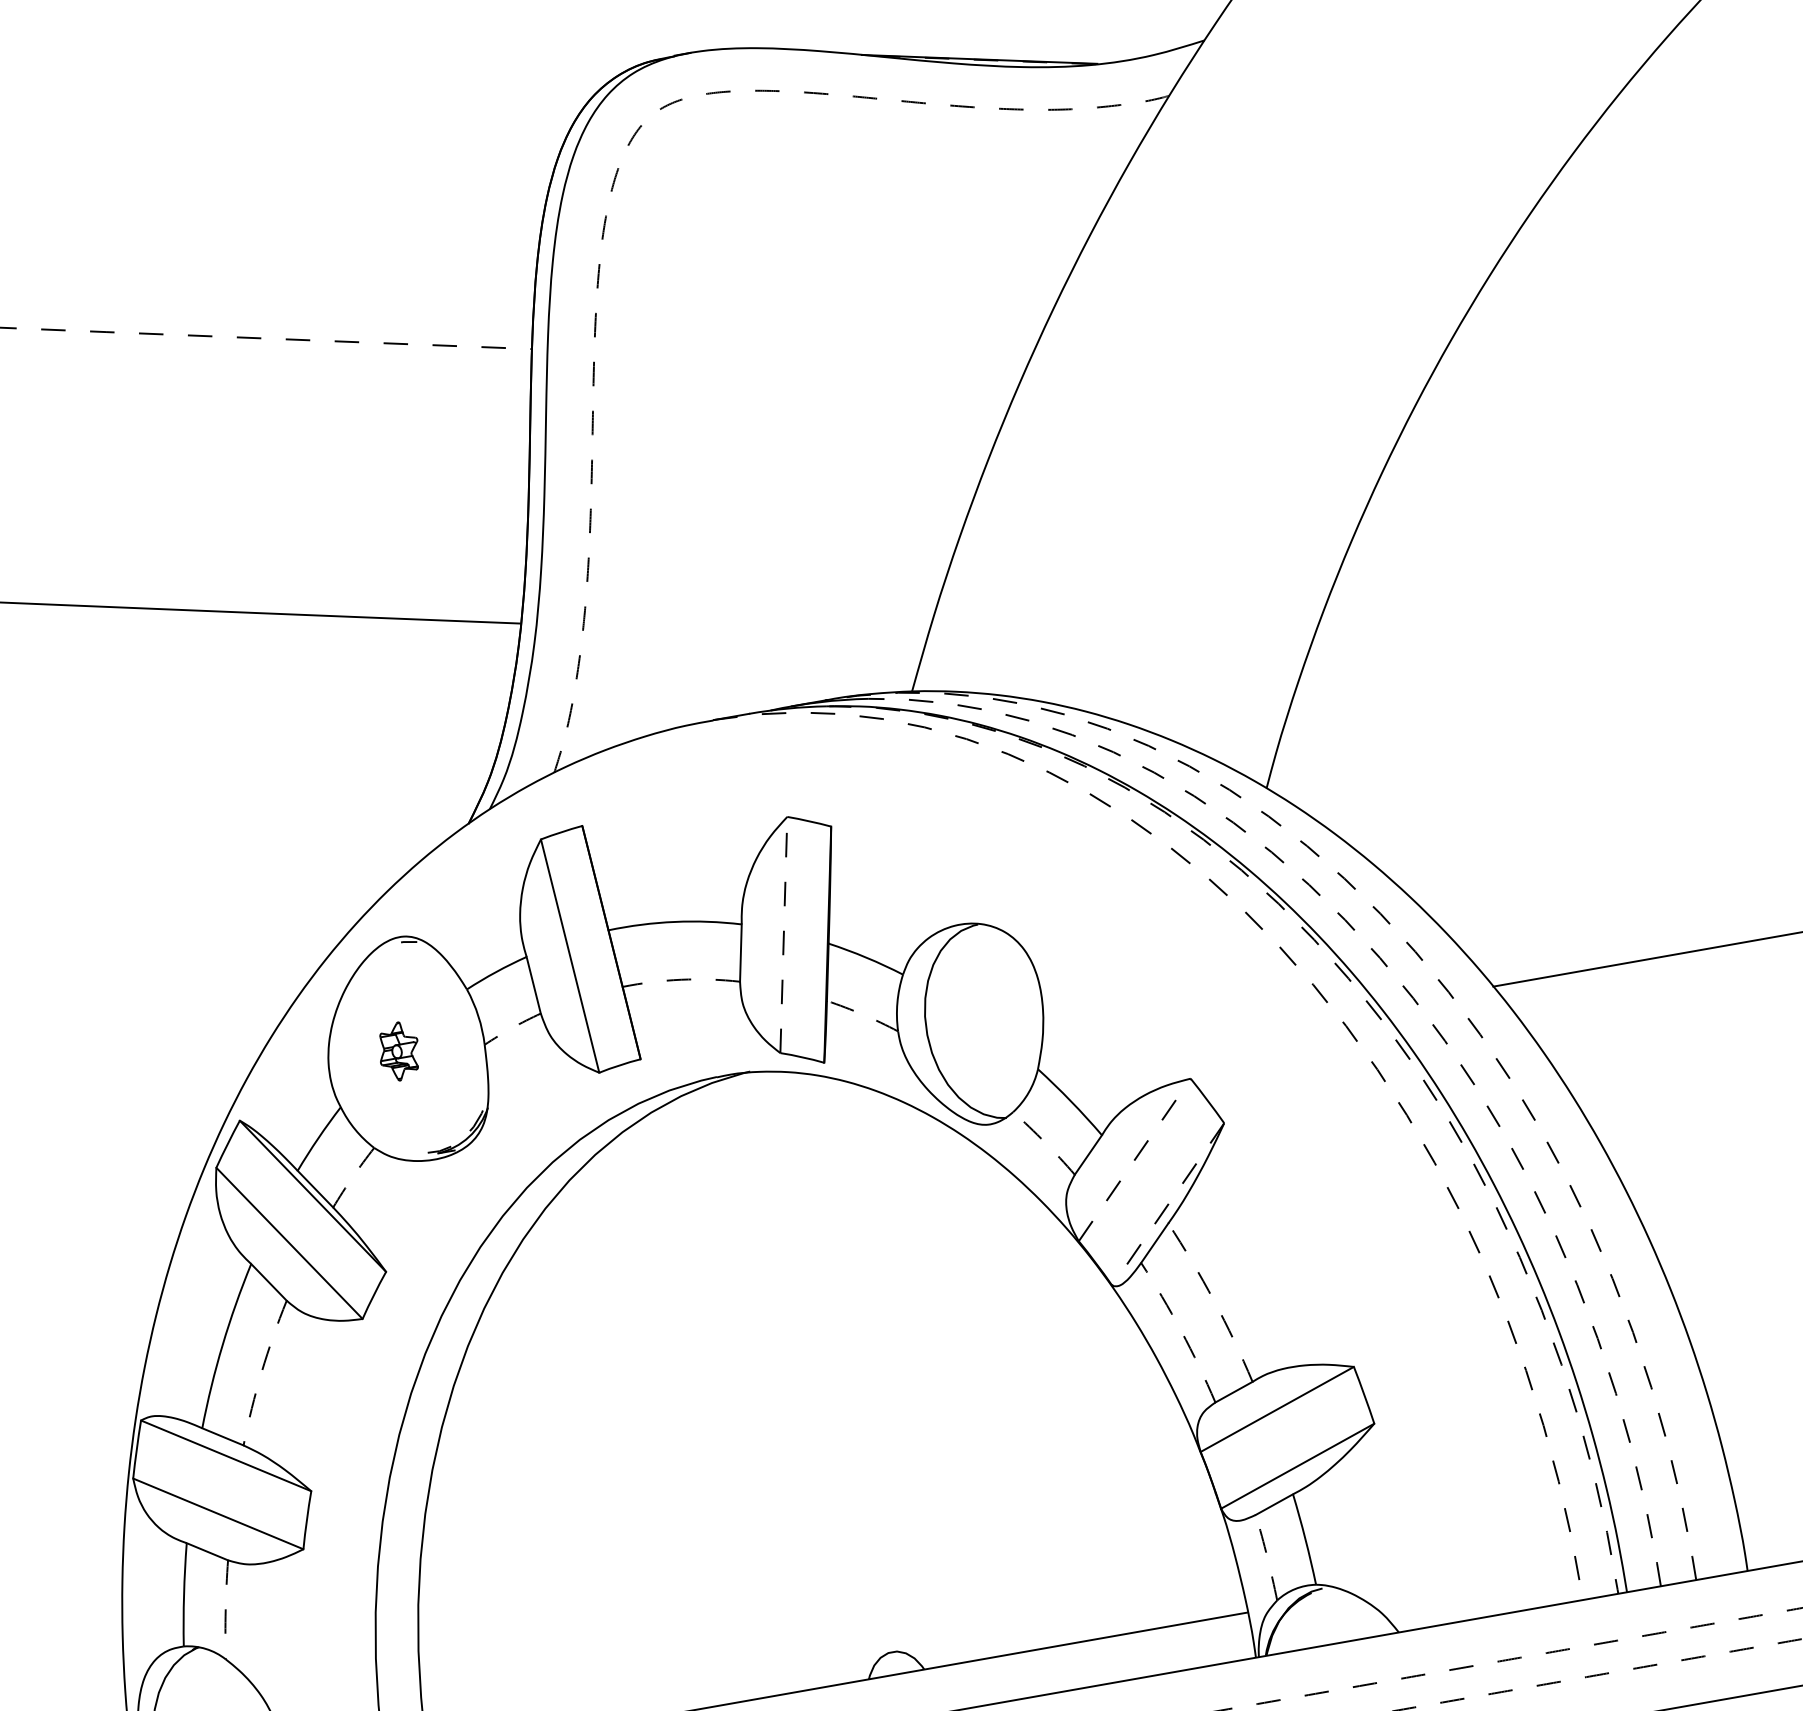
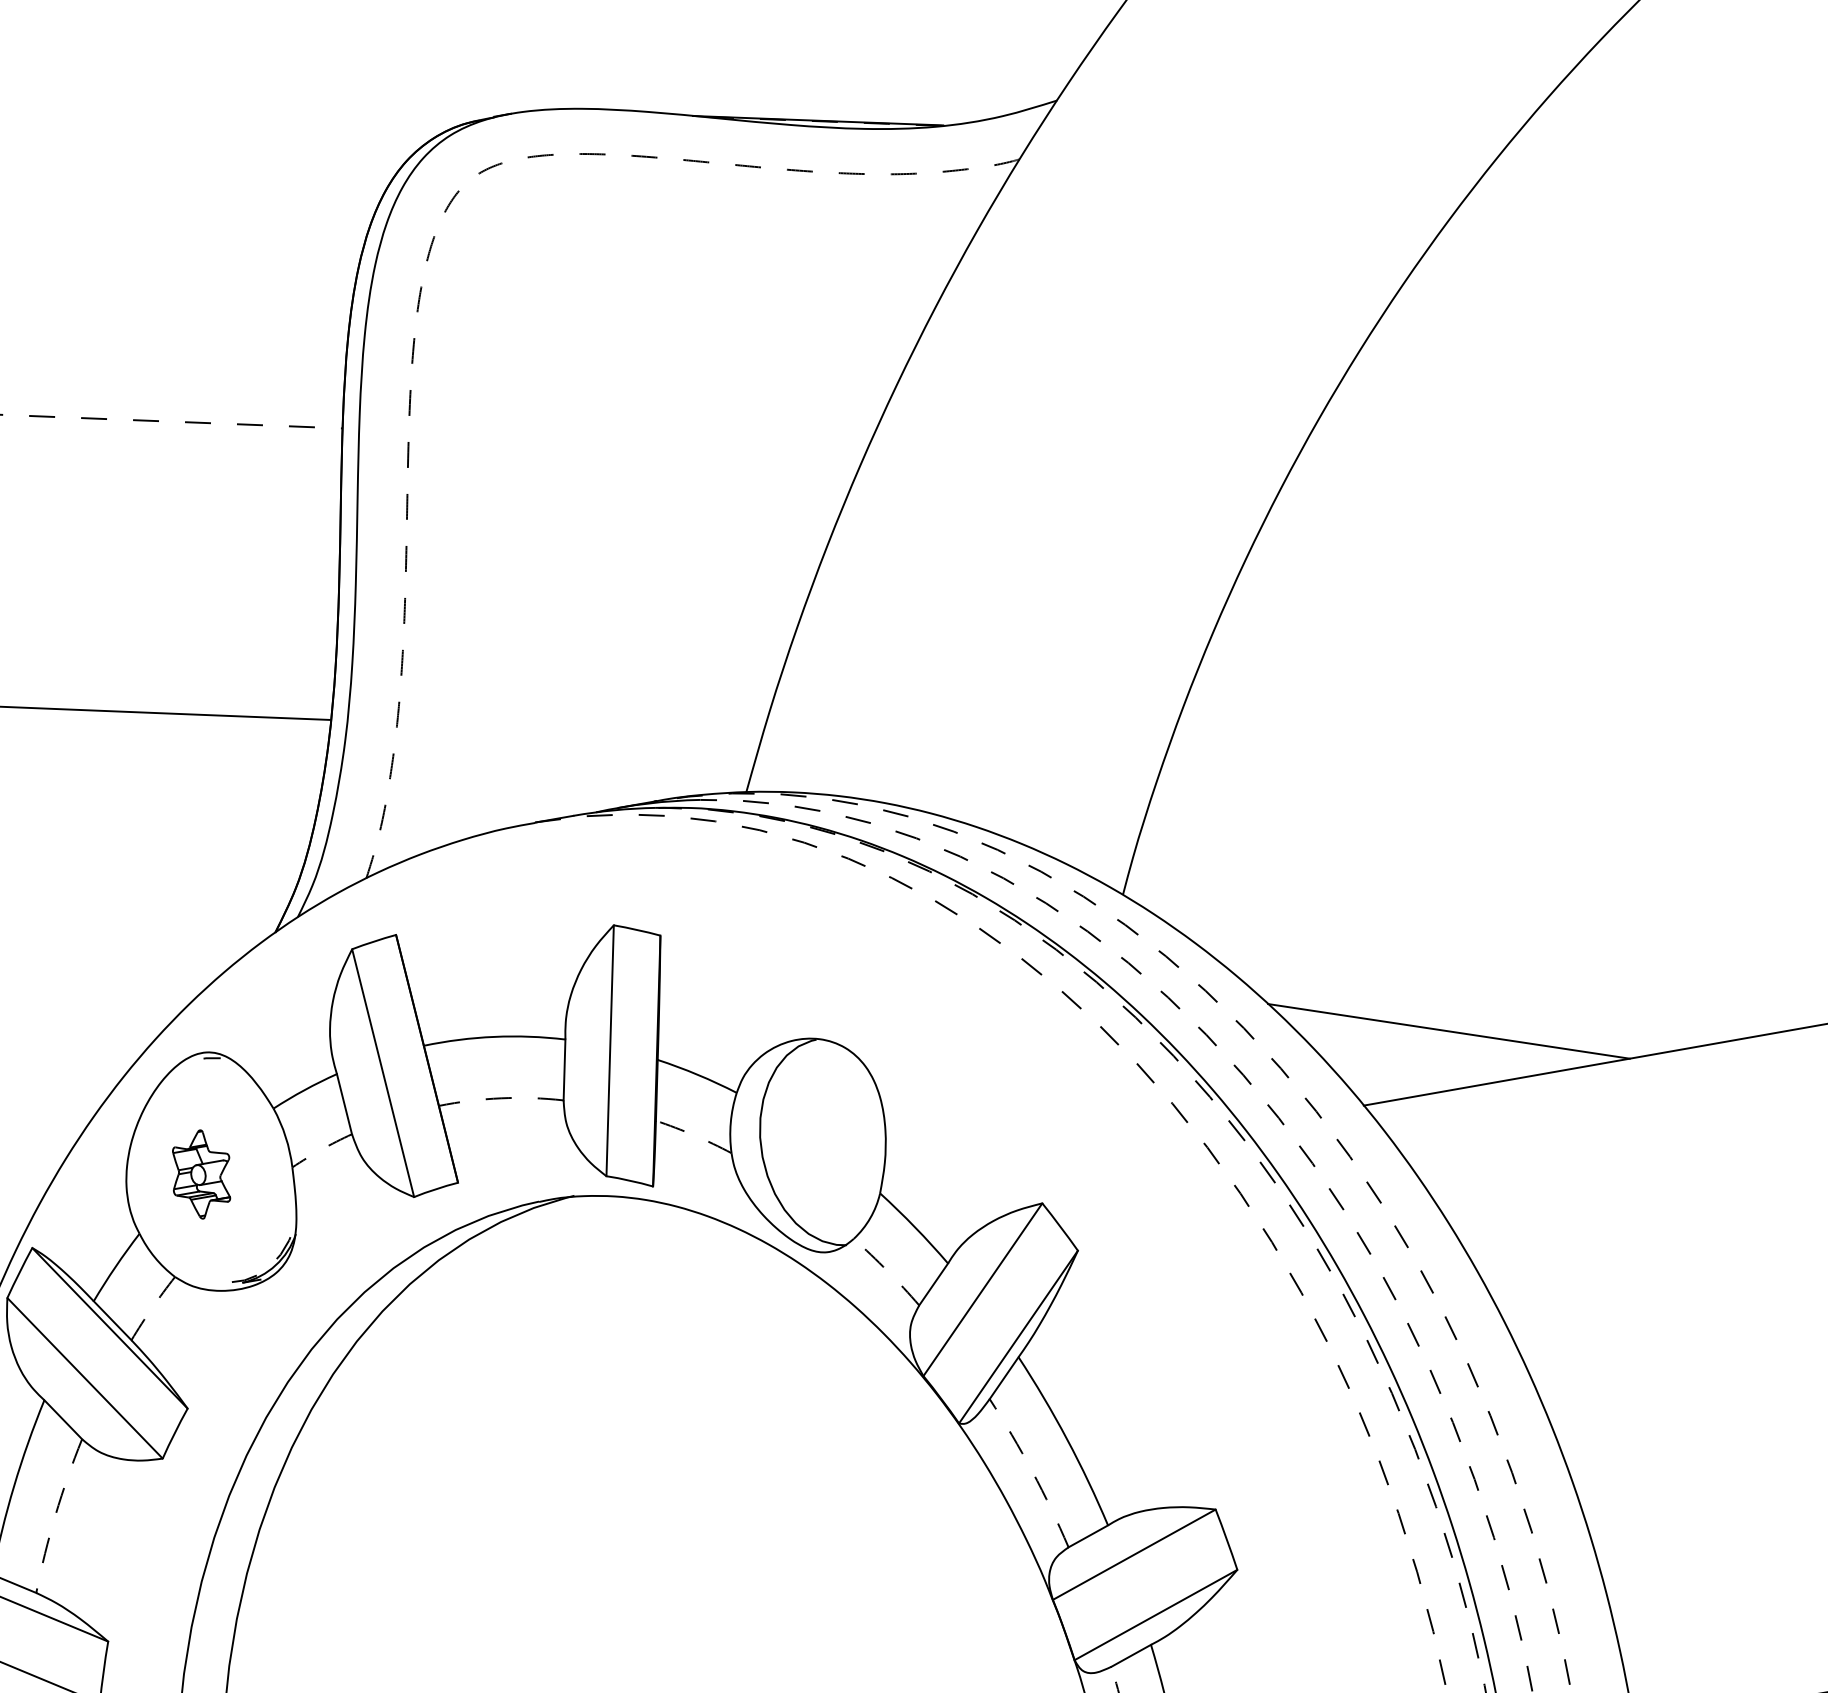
line: (1573, 916) -> (1448, 1031), added
line: (783, 934) -> (609, 1050), dashed -> solid
part: (398, 1051) -> (200, 1174), size x1.43
line: (1134, 1159) -> (982, 1289), dashed -> solid
line: (1168, 1204) -> (1018, 1337), dashed -> solid
arc: (1214, 1300) -> (1067, 1439), dashed -> solid

